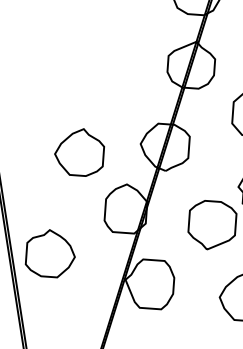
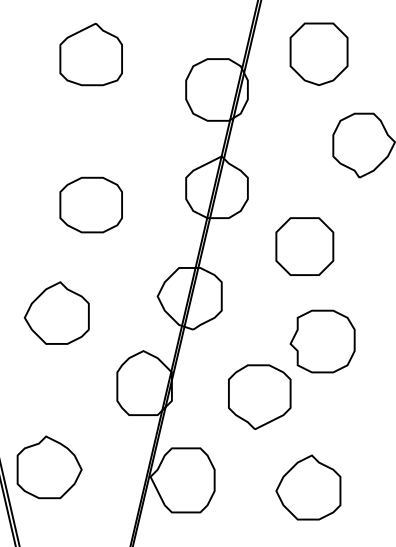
part: (94, 70) -> (90, 204), added
part: (79, 151) -> (56, 312), moved
part: (50, 253) -> (49, 467), moved

